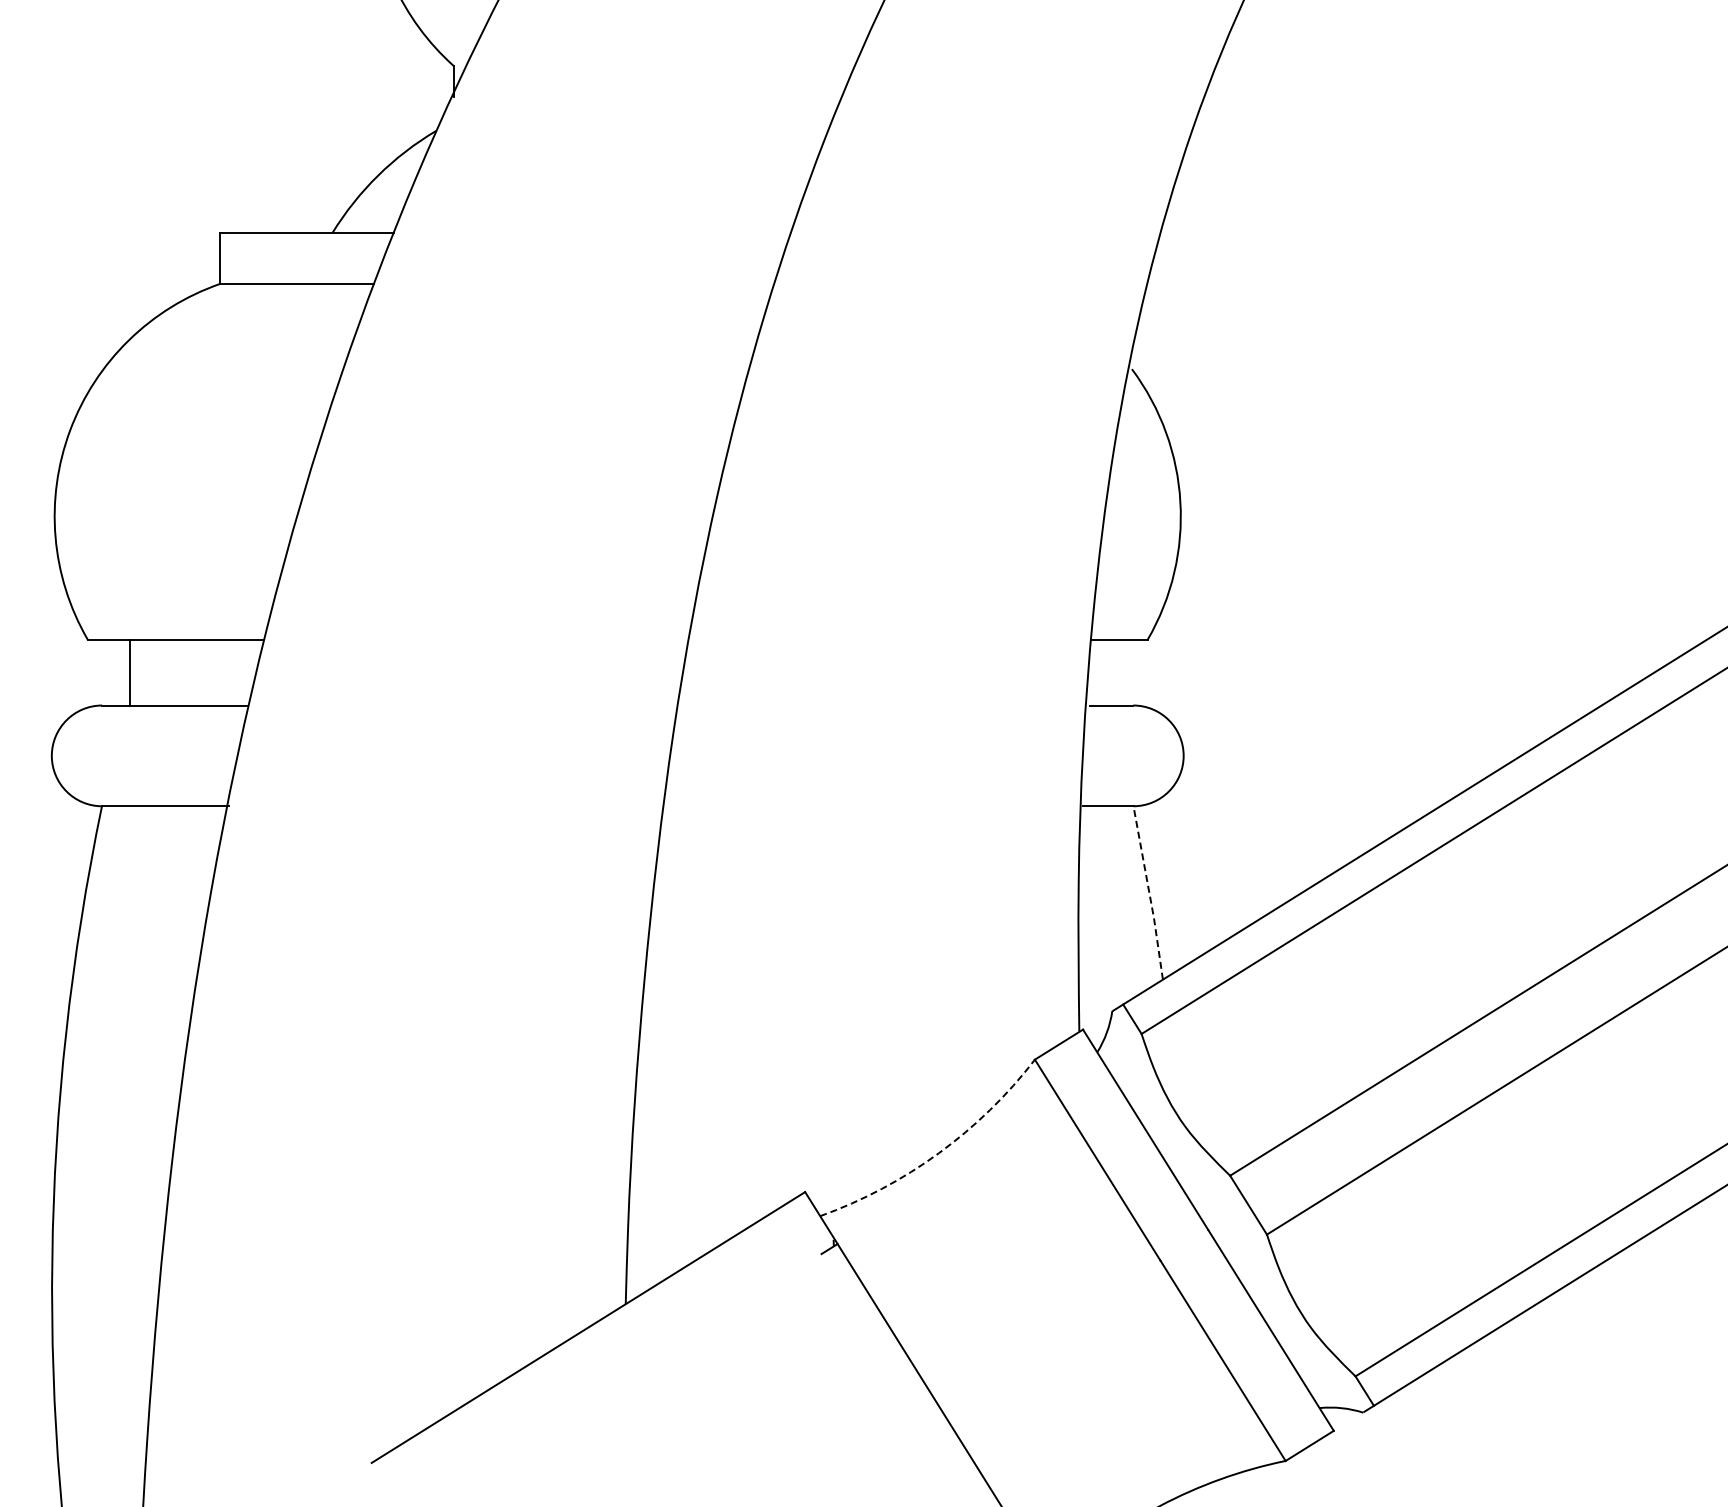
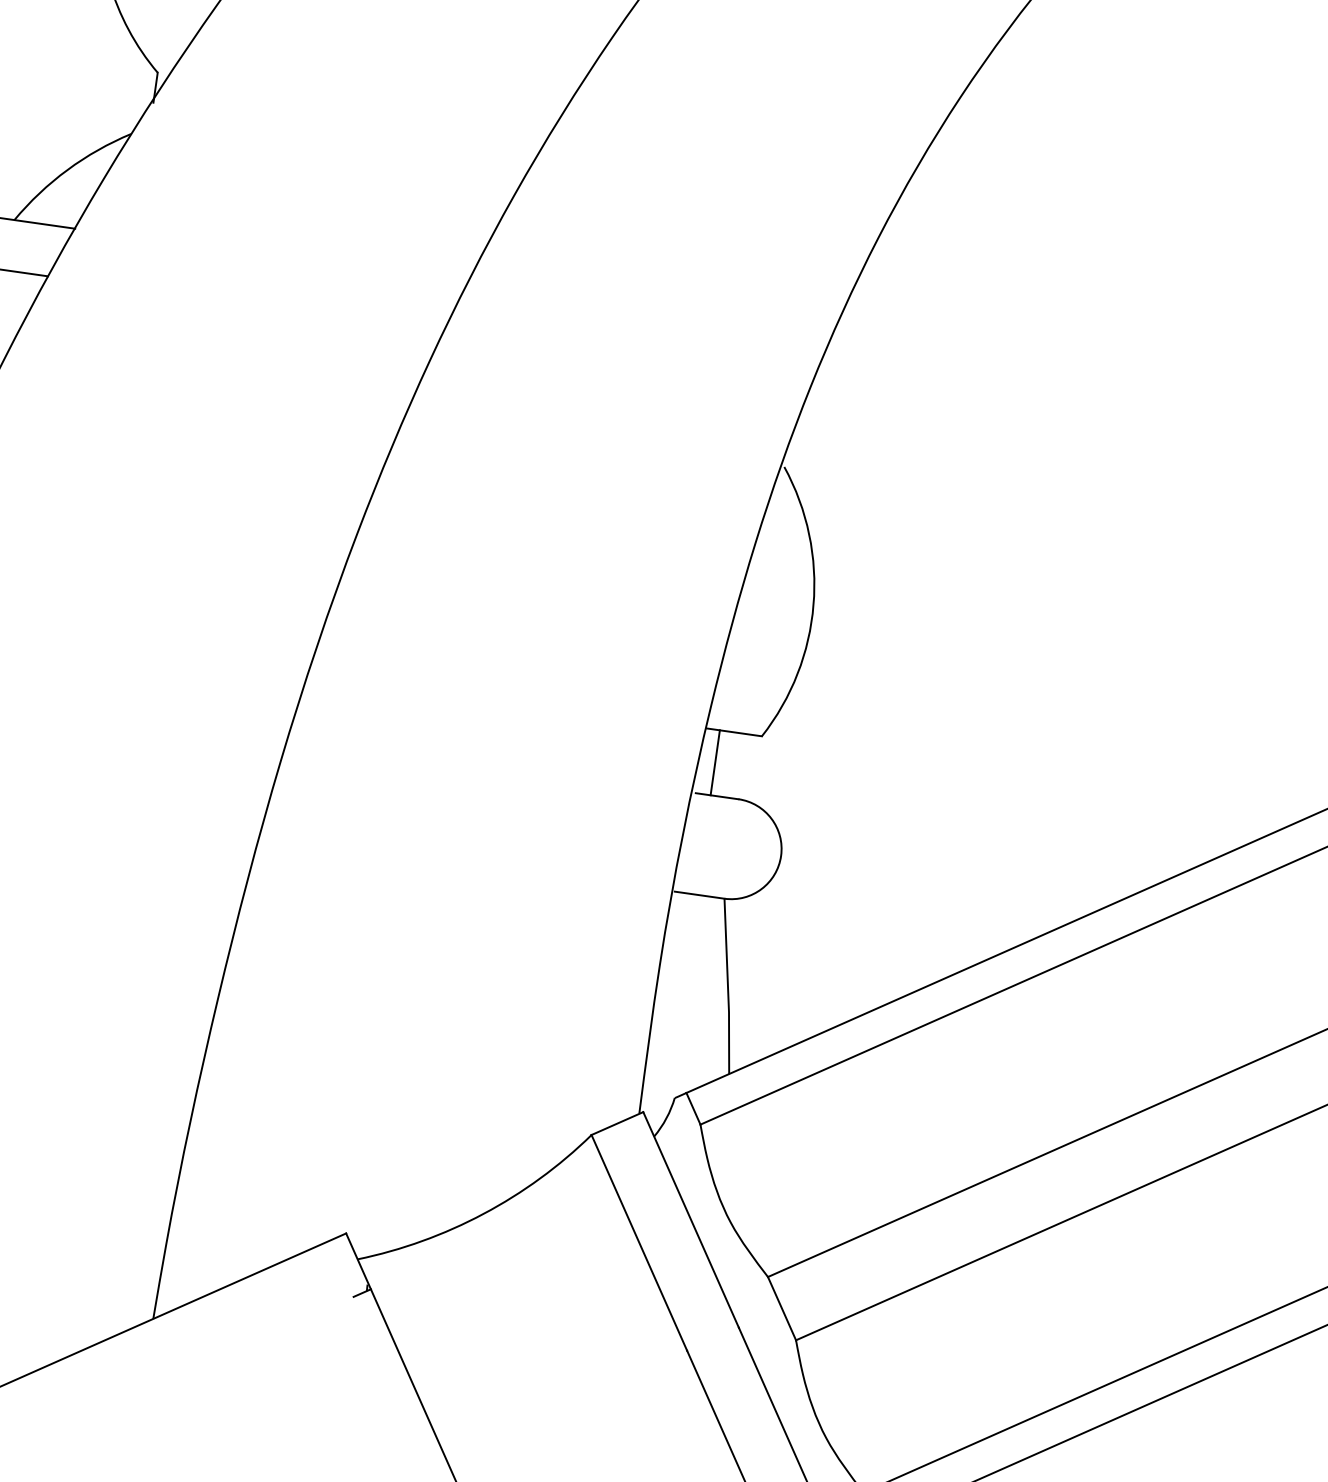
line: (1105, 672) -> (715, 762), added
line: (1149, 893) -> (728, 987), dashed -> solid
arc: (938, 1153) -> (483, 1214), dashed -> solid

